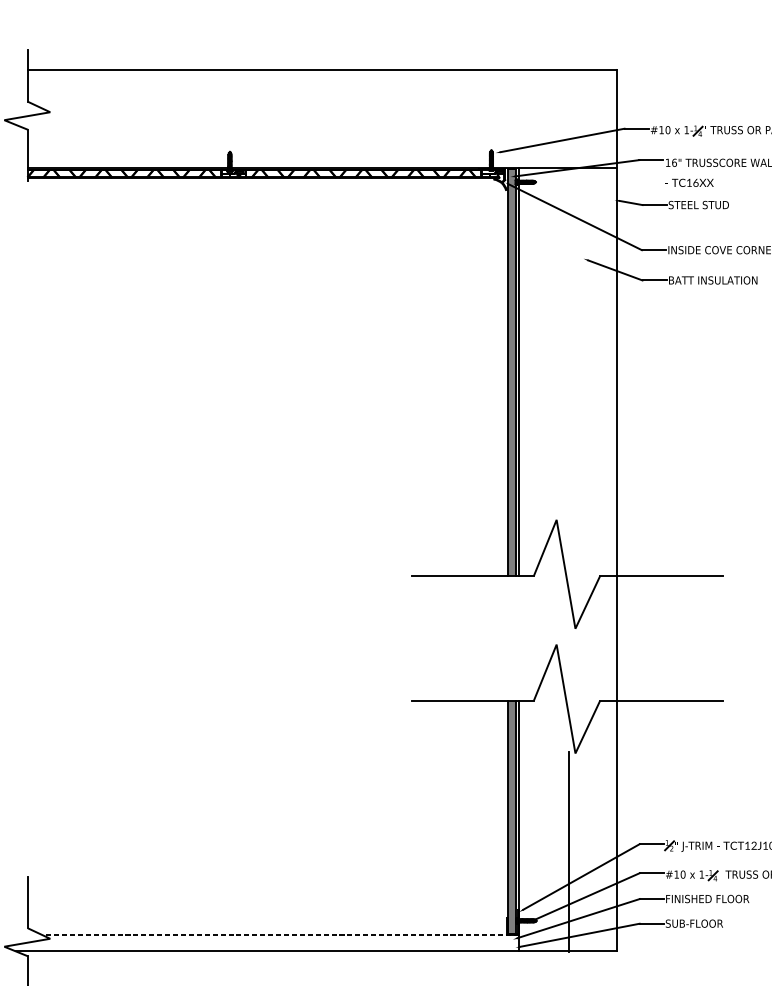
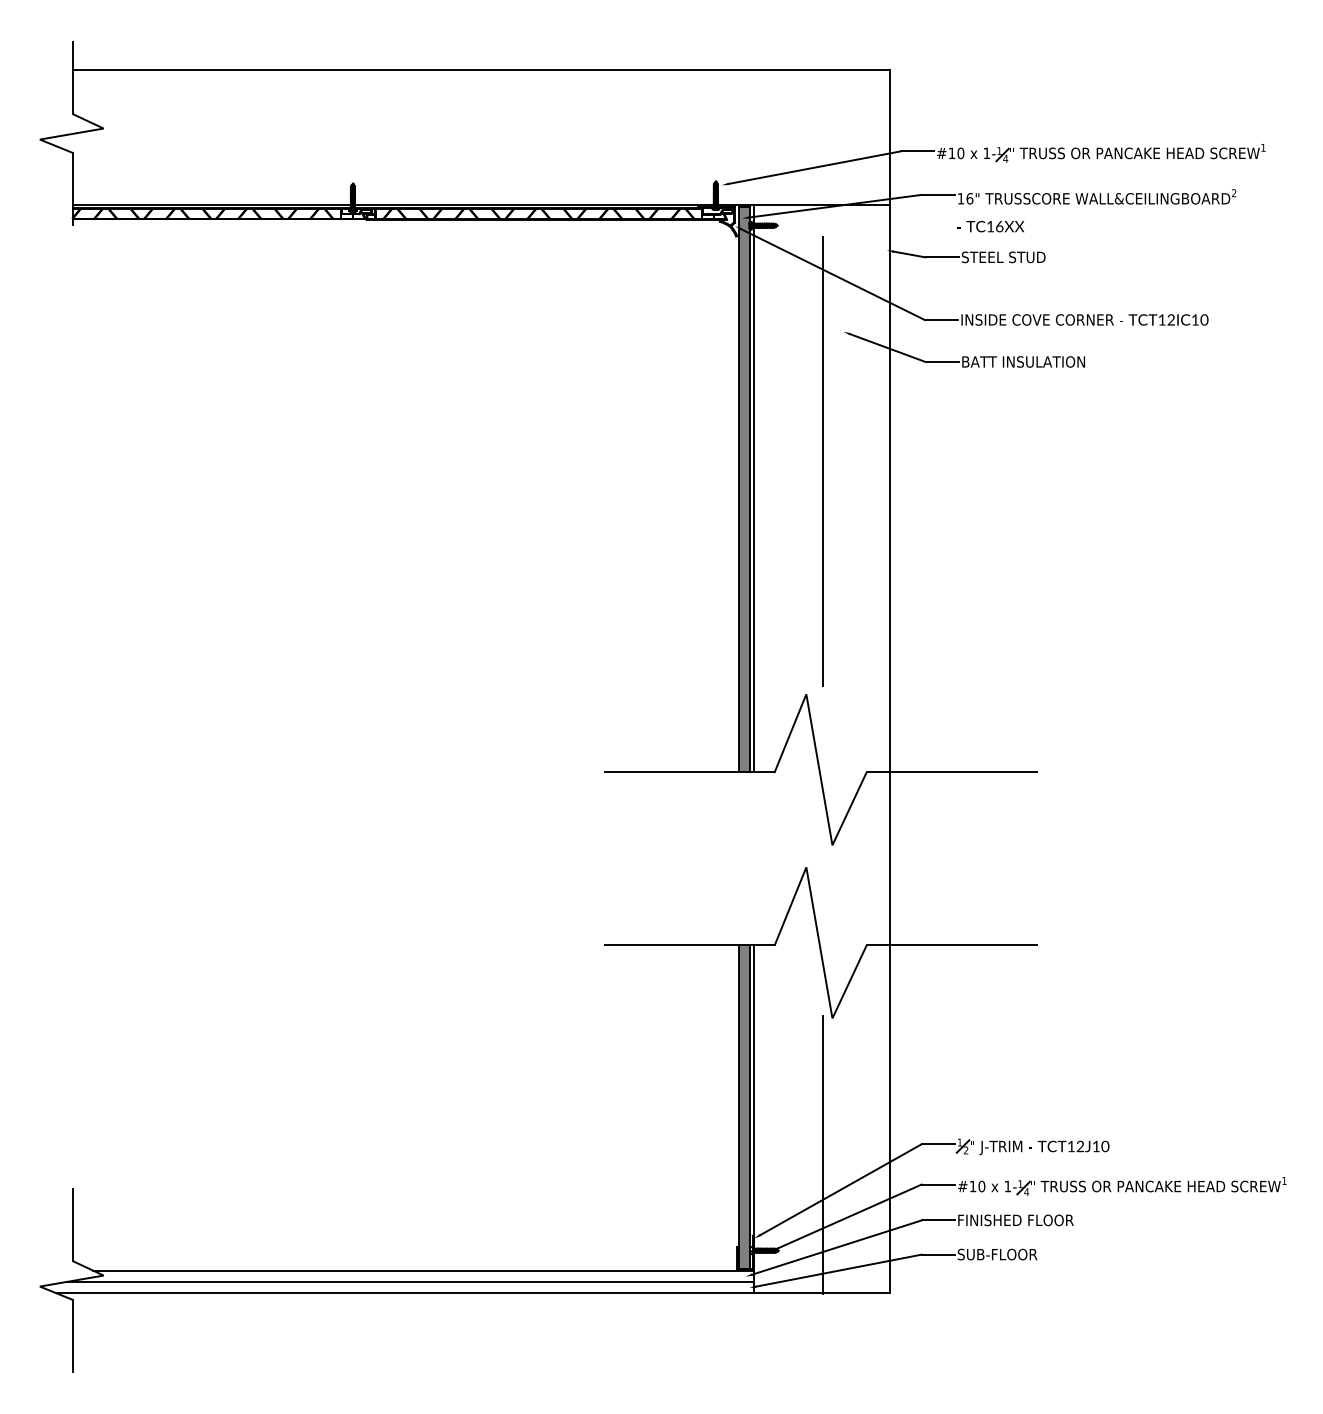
line: (568, 352) -> (823, 461), added
line: (280, 935) -> (423, 1270), dashed -> solid
line: (271, 943) -> (410, 1281), added

